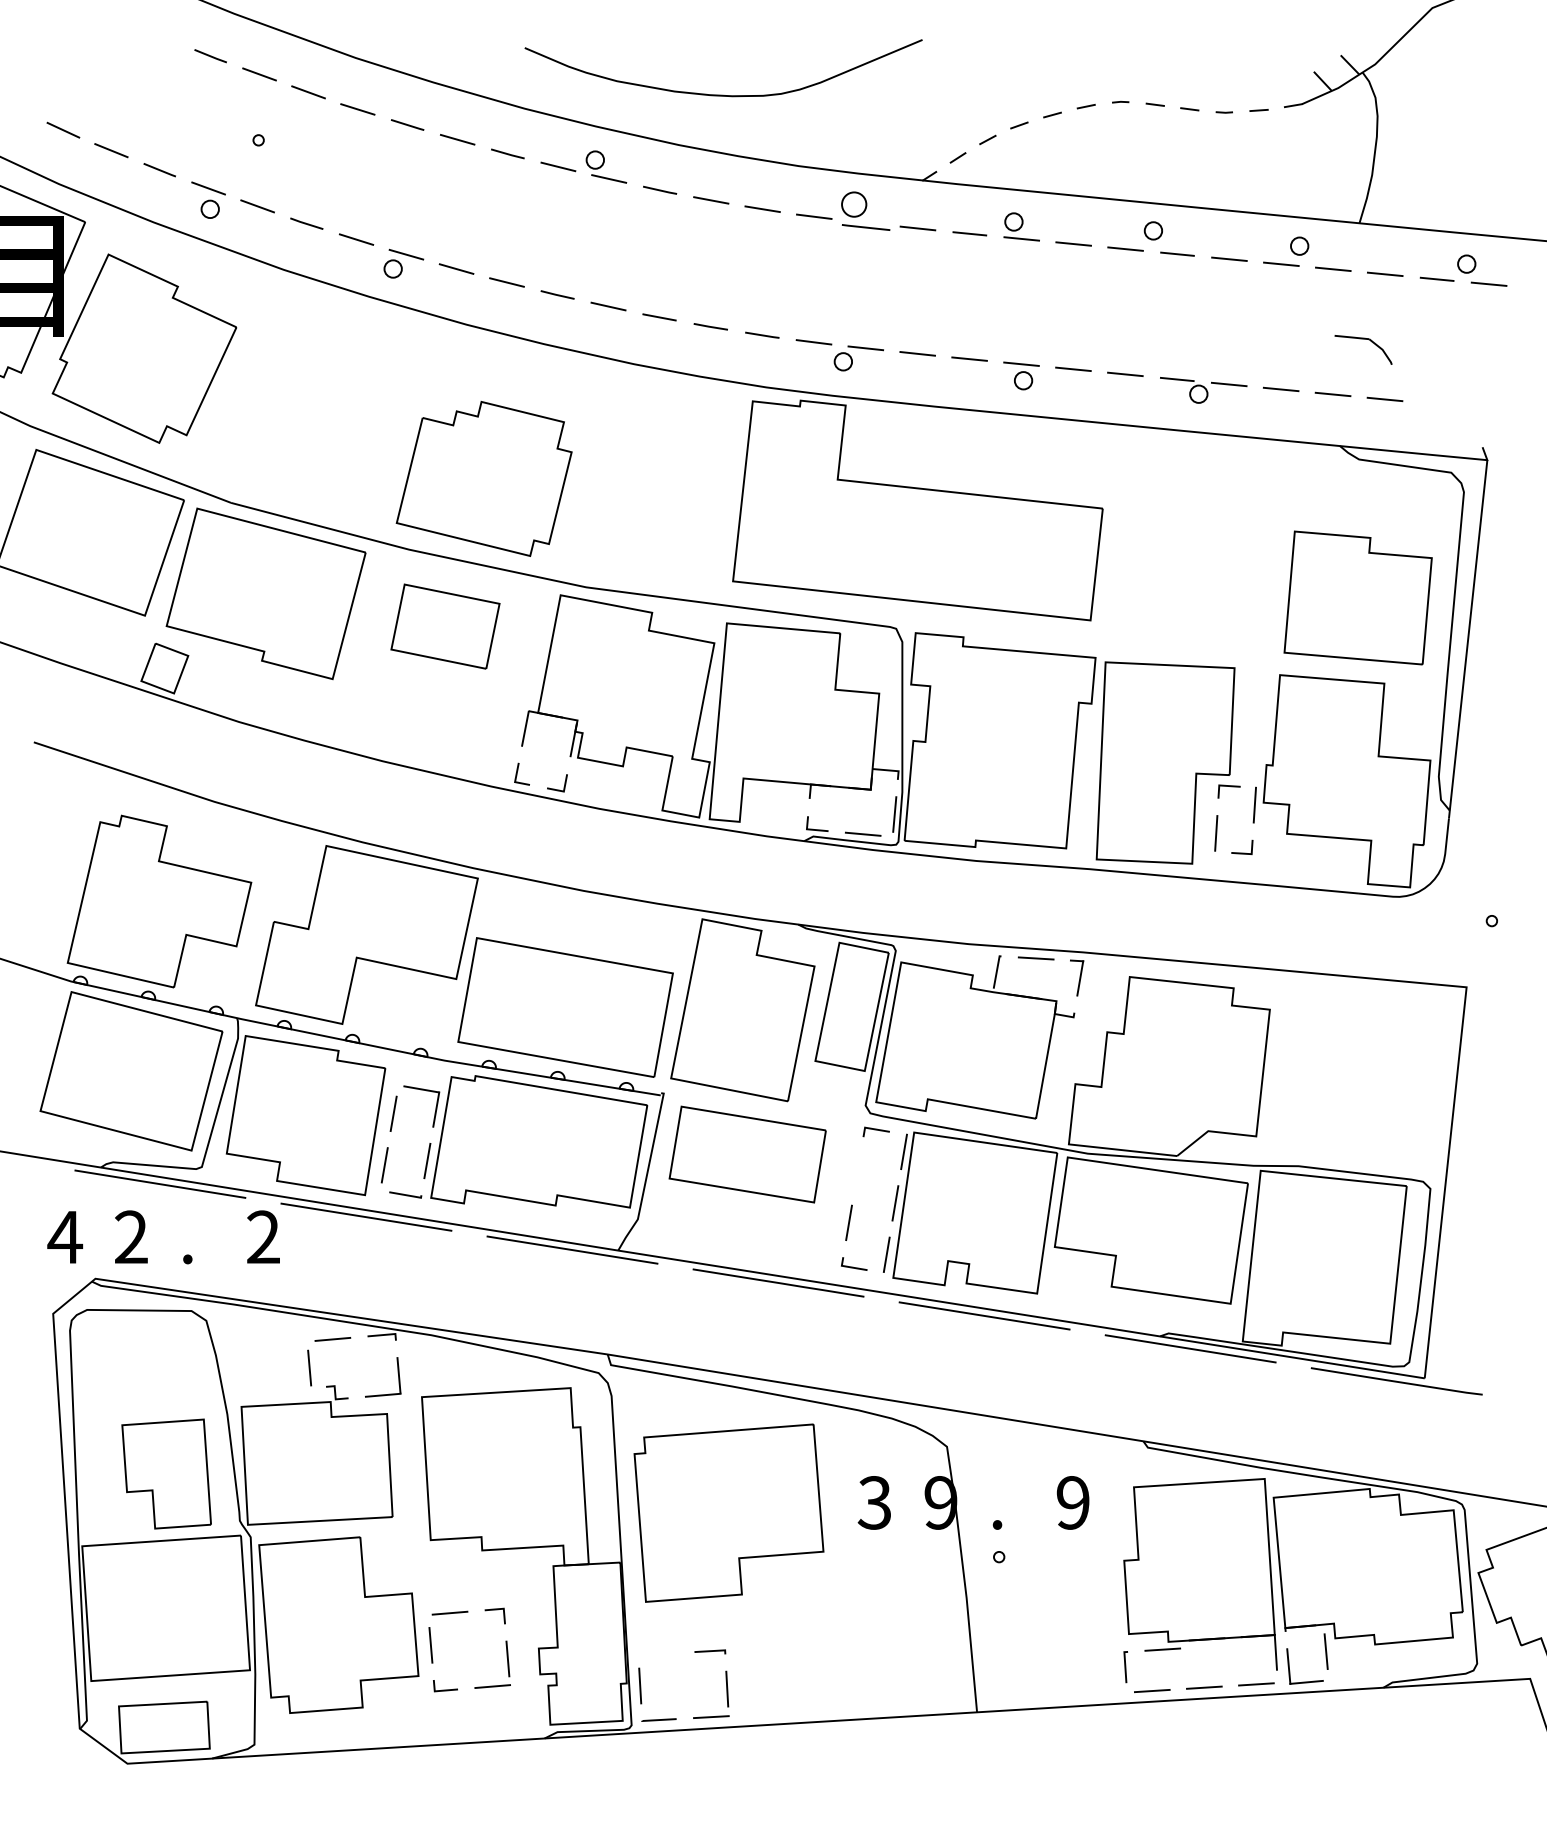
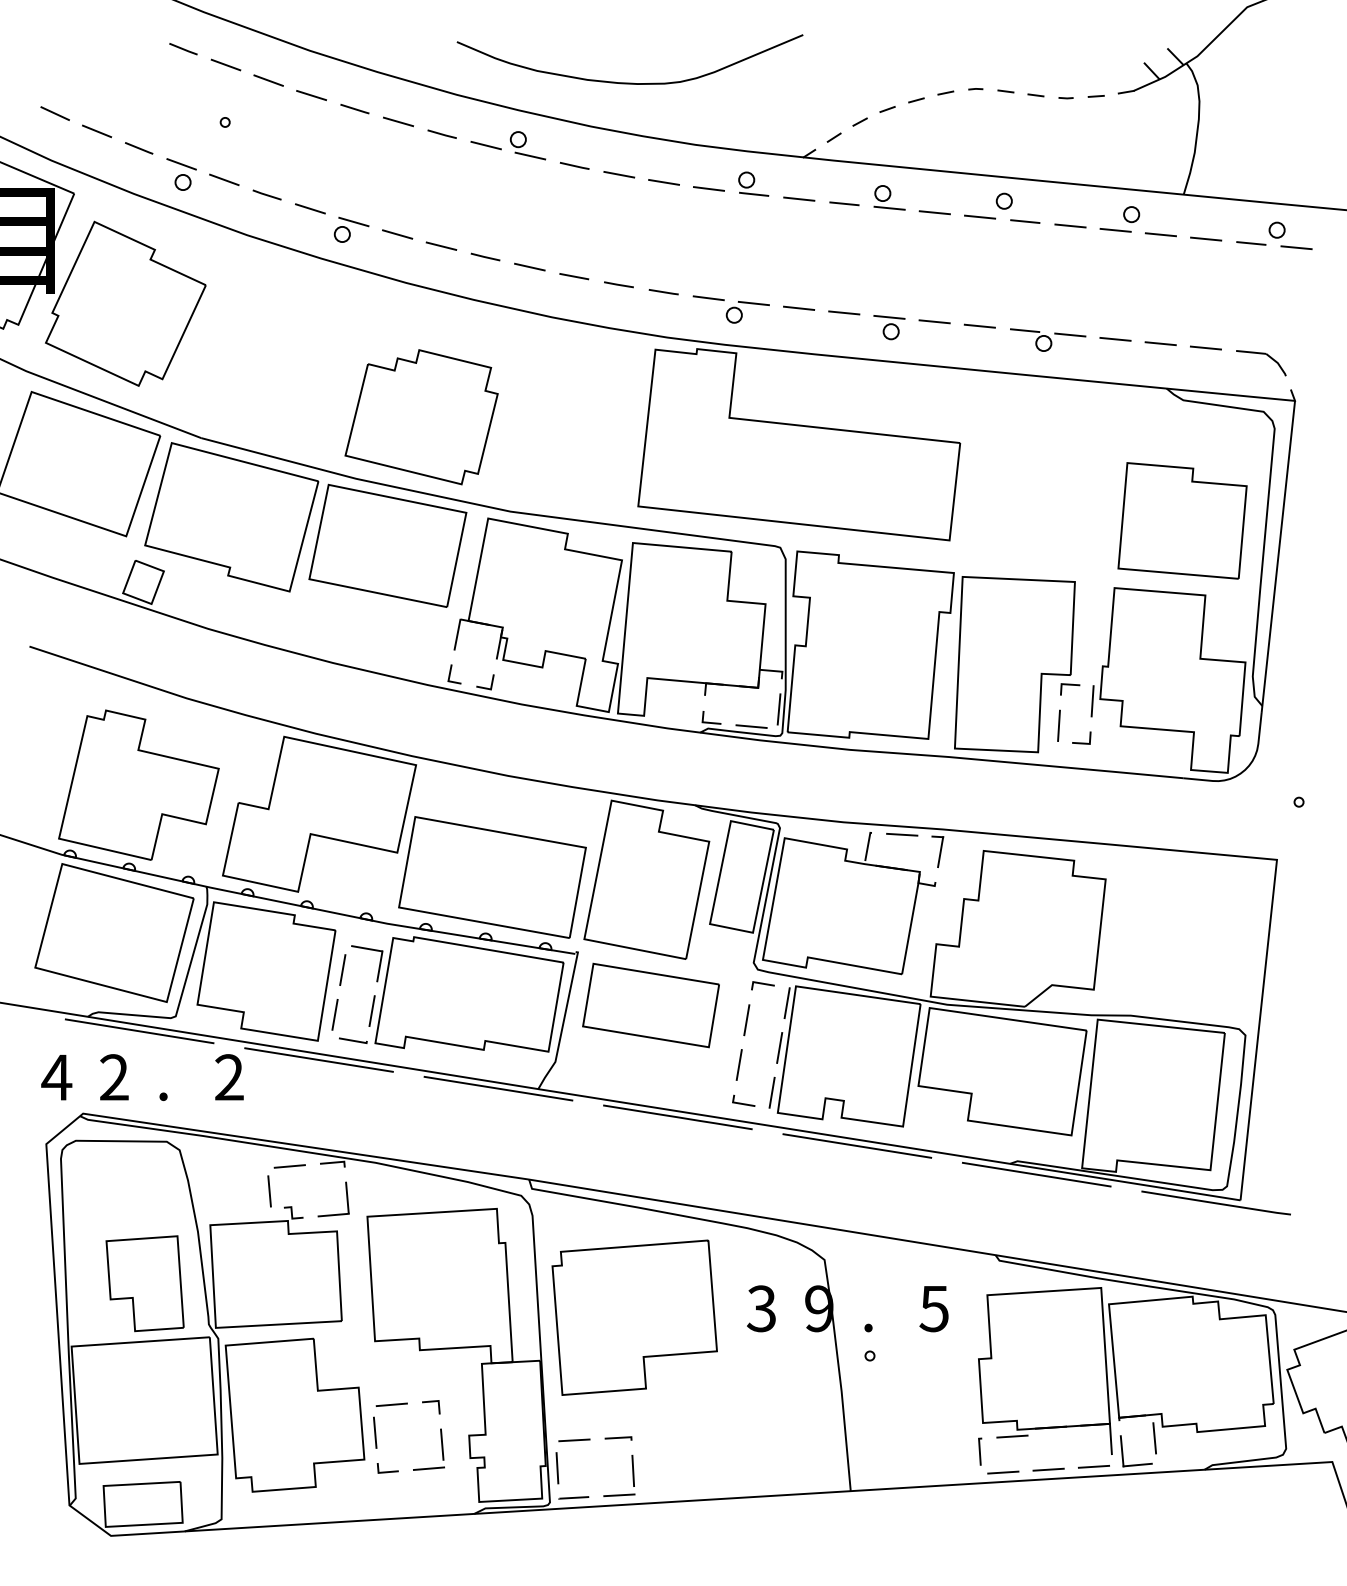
part: (865, 211) -> (753, 184), size x0.71
part: (1363, 339) -> (1261, 354), moved
part: (445, 626) -> (387, 545), size x1.67
line: (857, 1171) -> (746, 1020), added
text: (1072, 1502) -> (933, 1308), 9 -> 5
line: (659, 1653) -> (574, 1439), added

